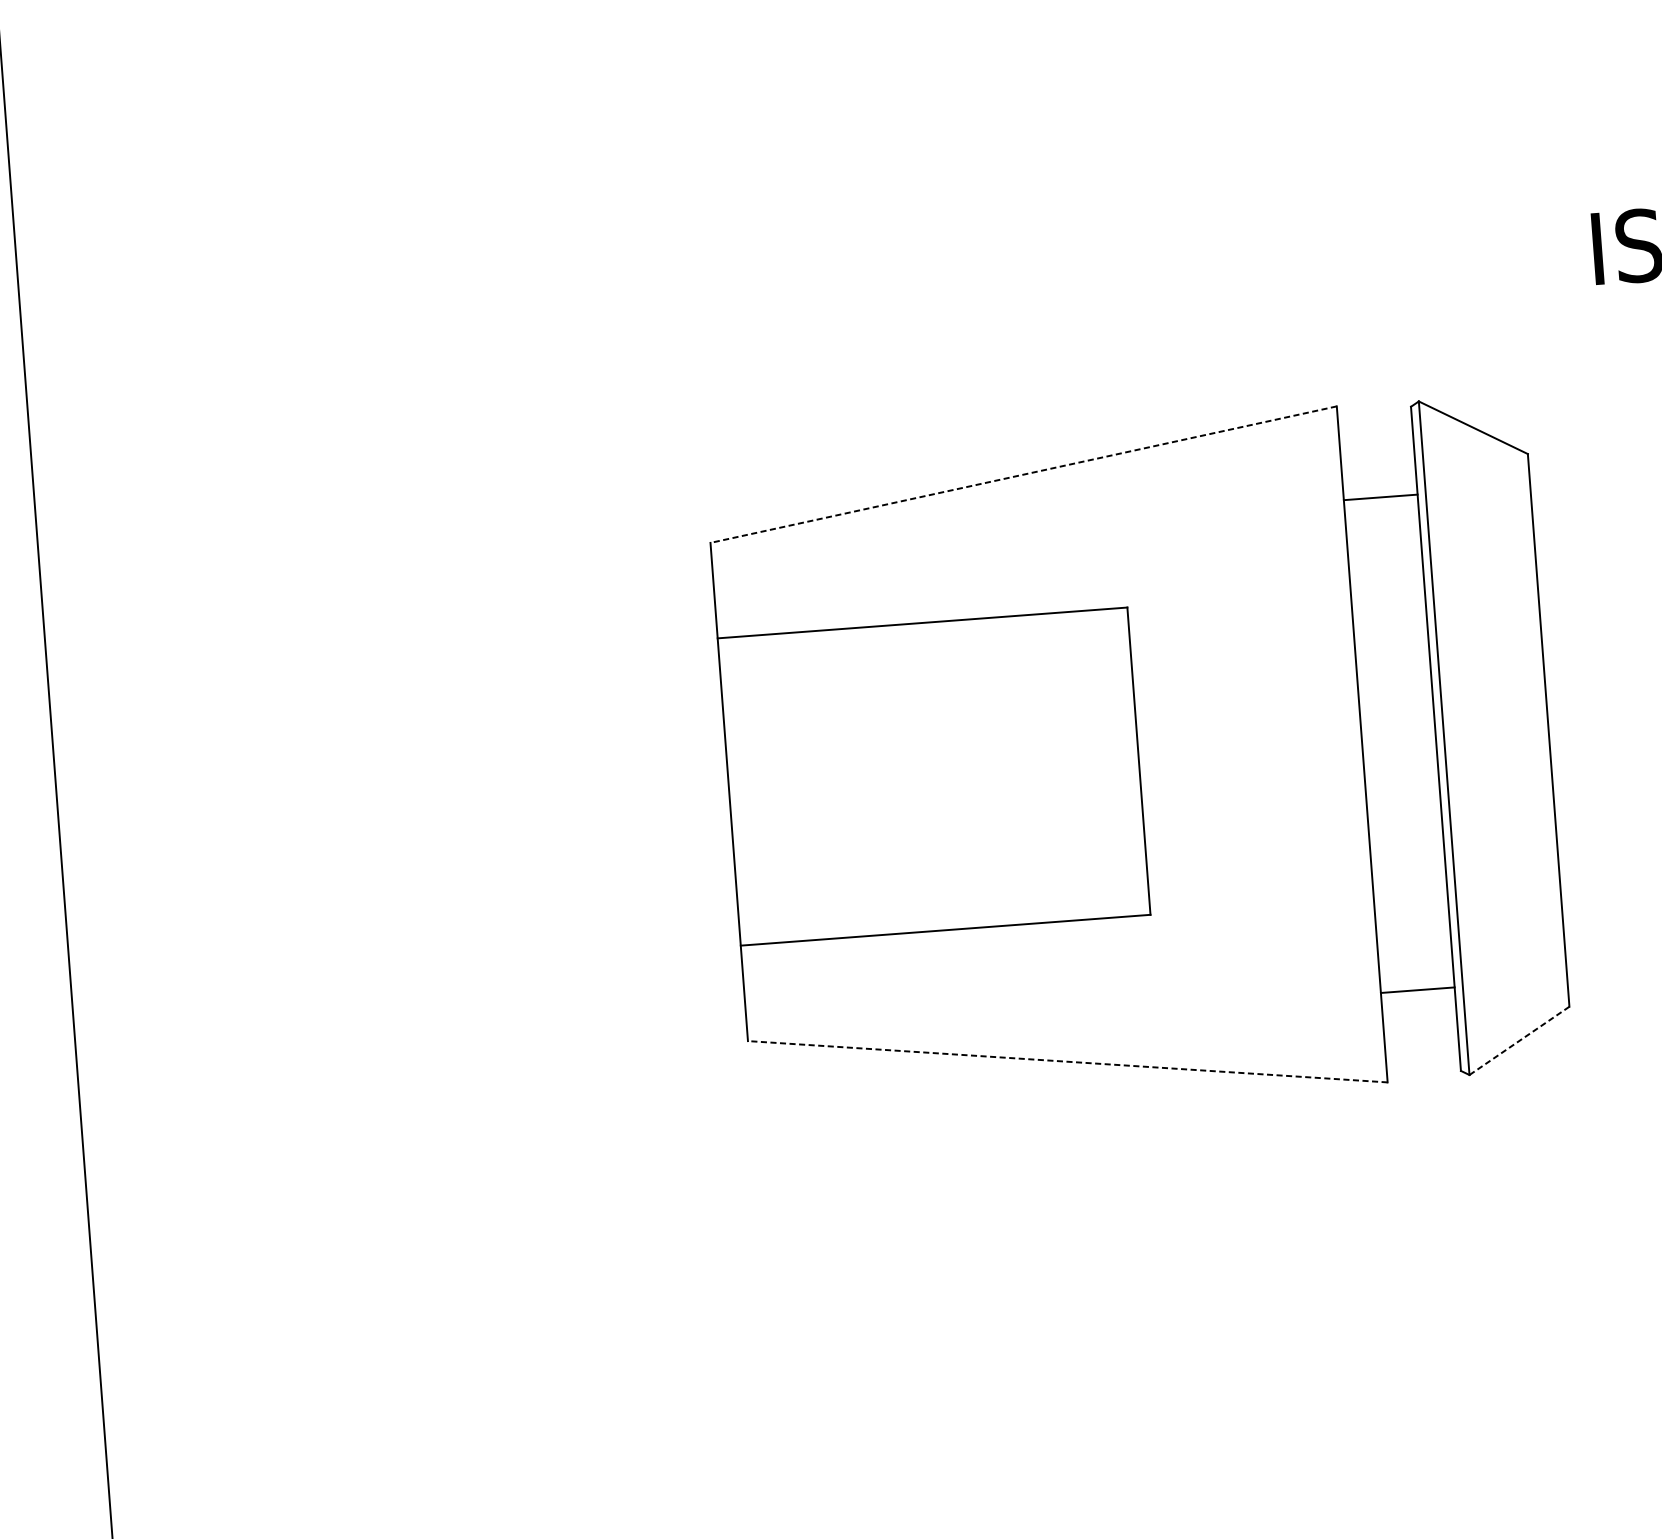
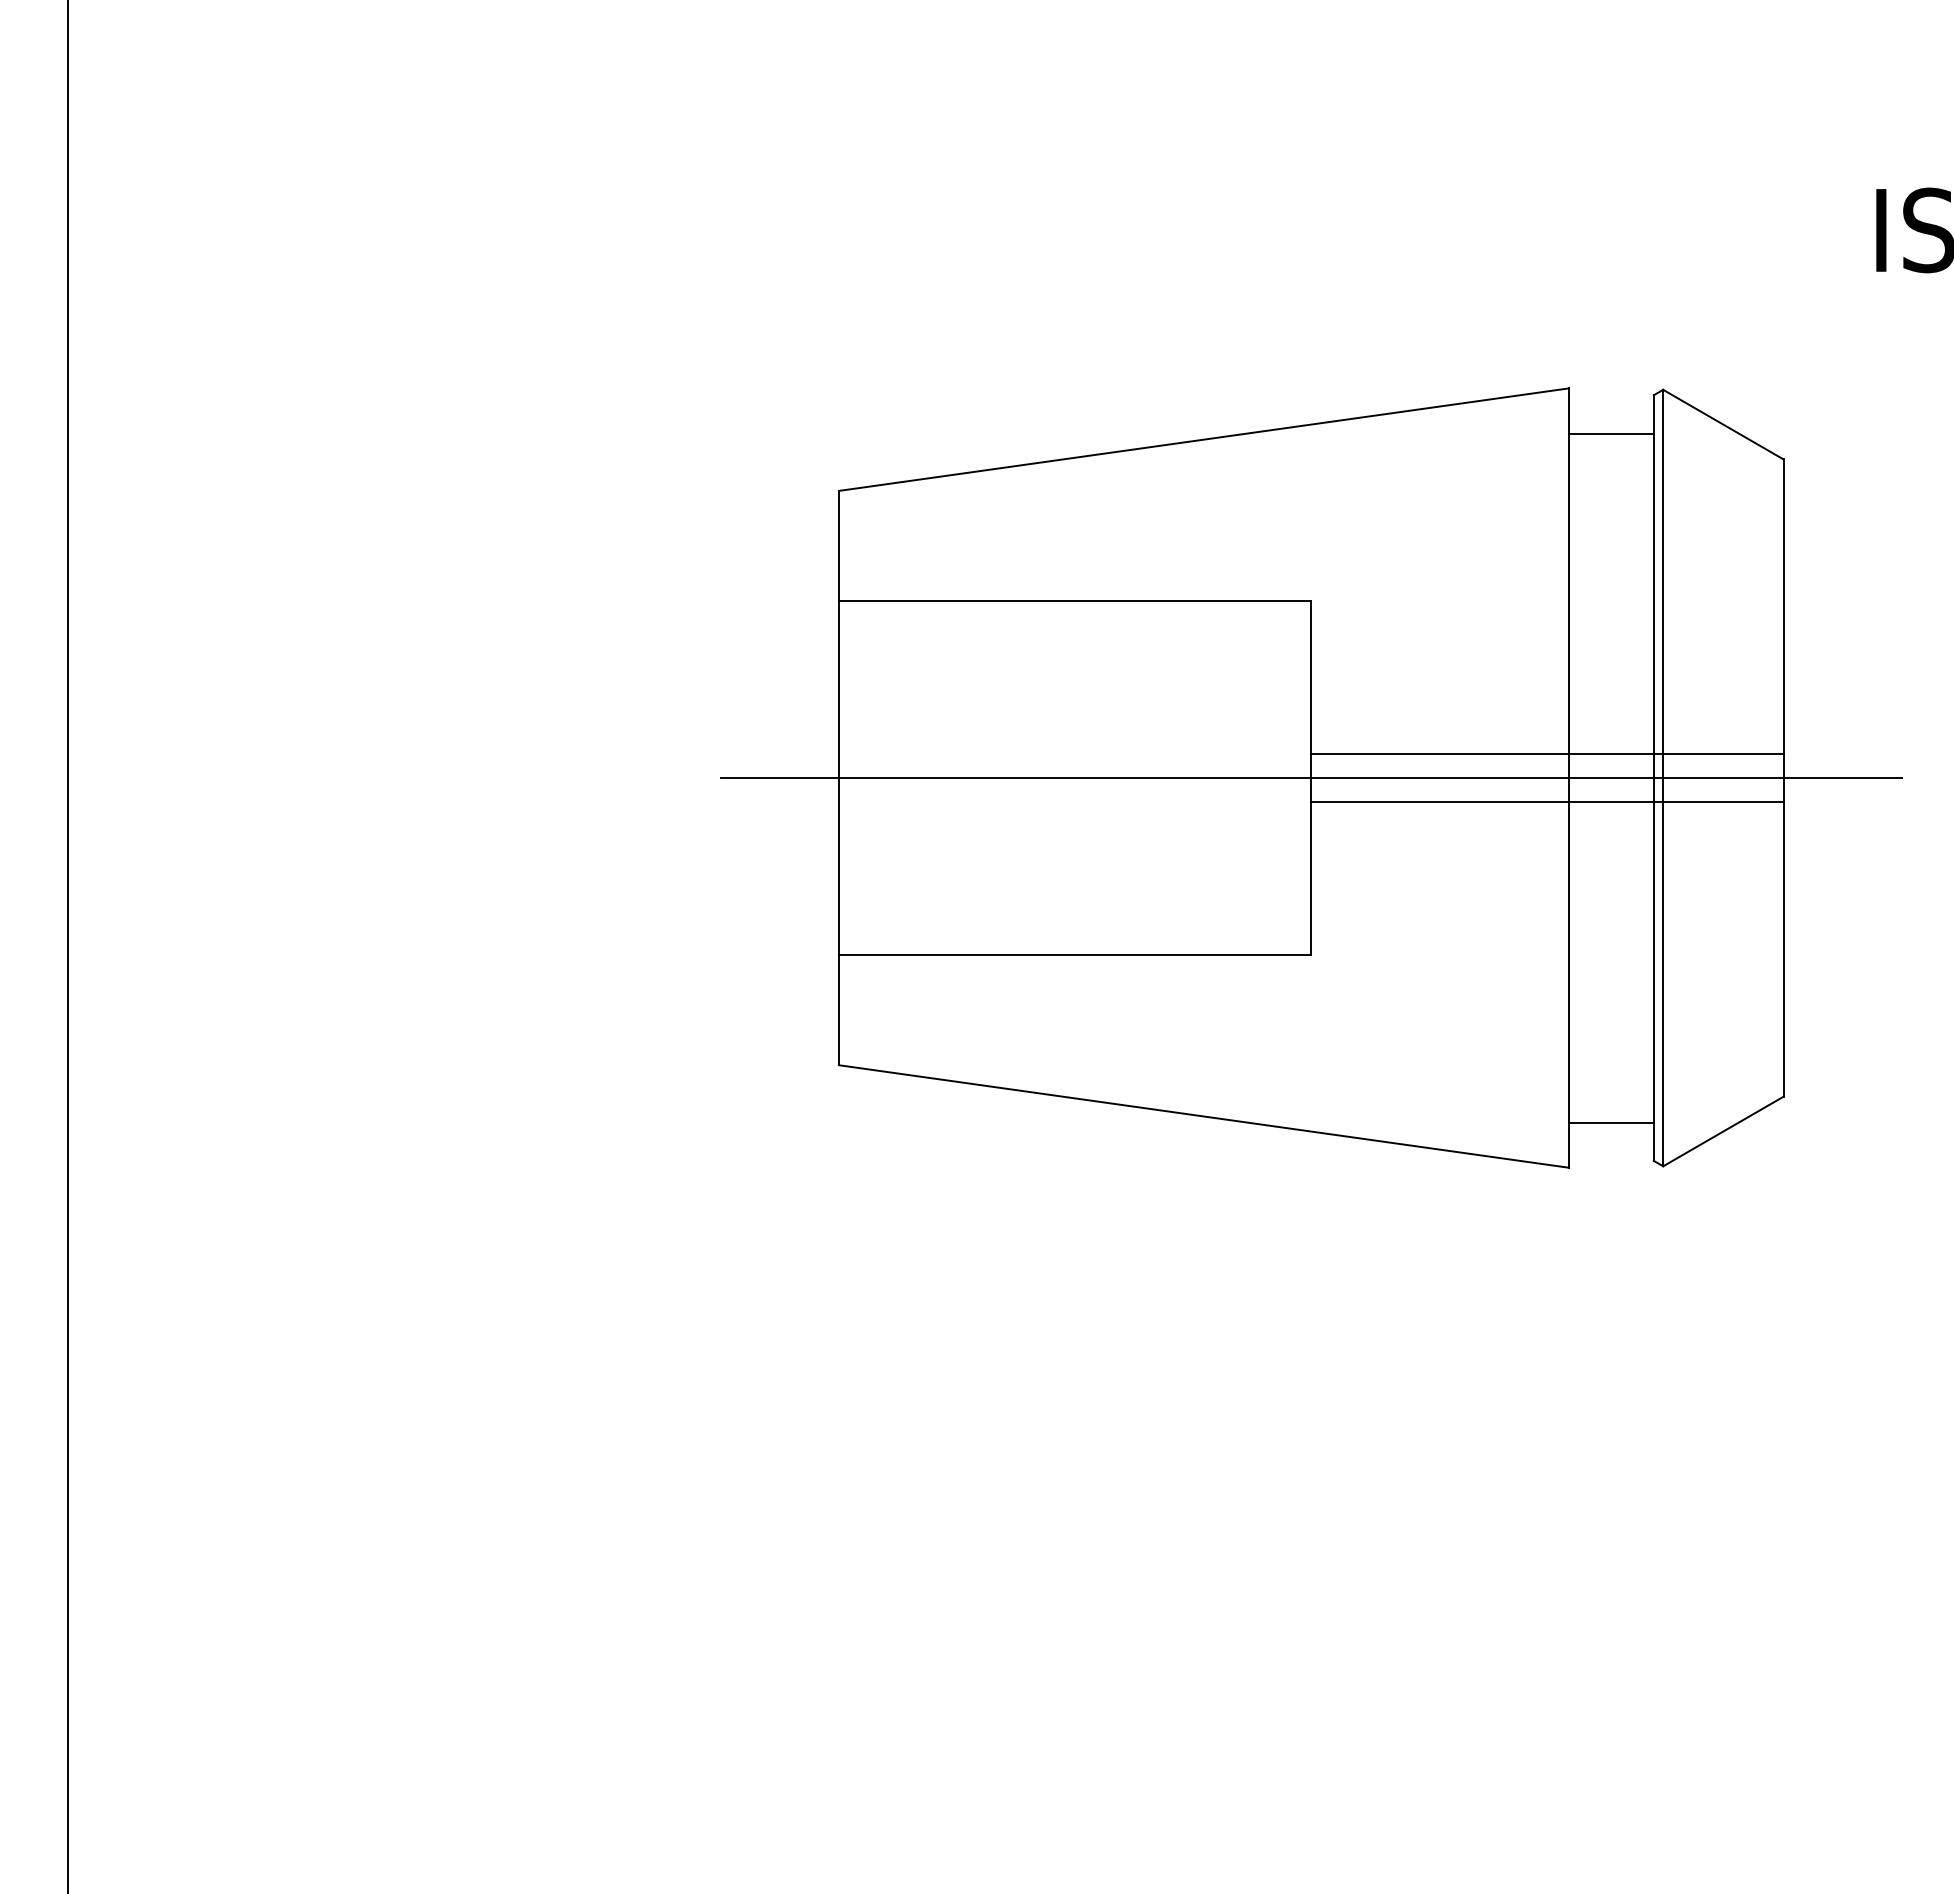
line: (1023, 474) -> (1203, 439), dashed -> solid
line: (1380, 497) -> (1610, 433), moved
line: (1342, 725) -> (1547, 754), added
line: (1138, 761) -> (1310, 778), added
line: (1345, 766) -> (1547, 801), added
line: (1417, 990) -> (1610, 1122), moved
line: (1519, 1040) -> (1723, 1131), dashed -> solid
line: (1067, 1061) -> (1203, 1116), dashed -> solid

